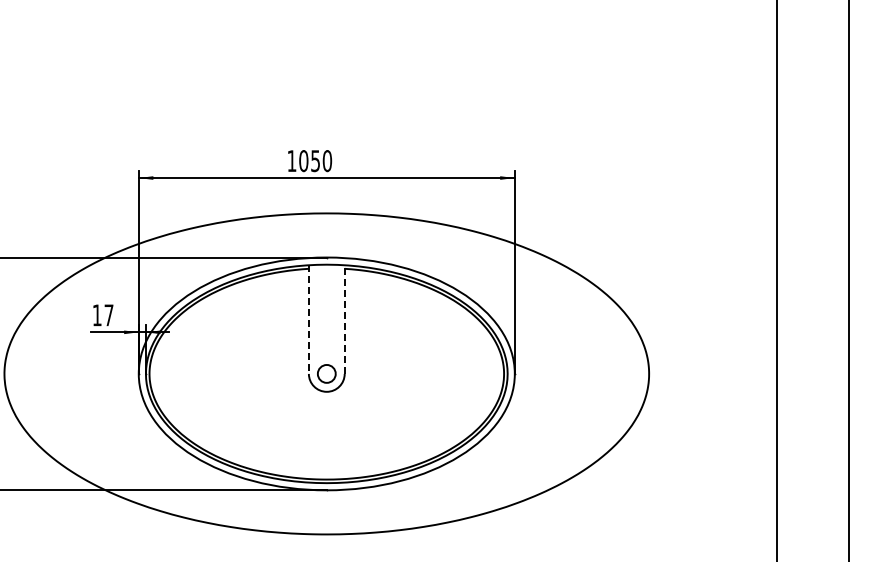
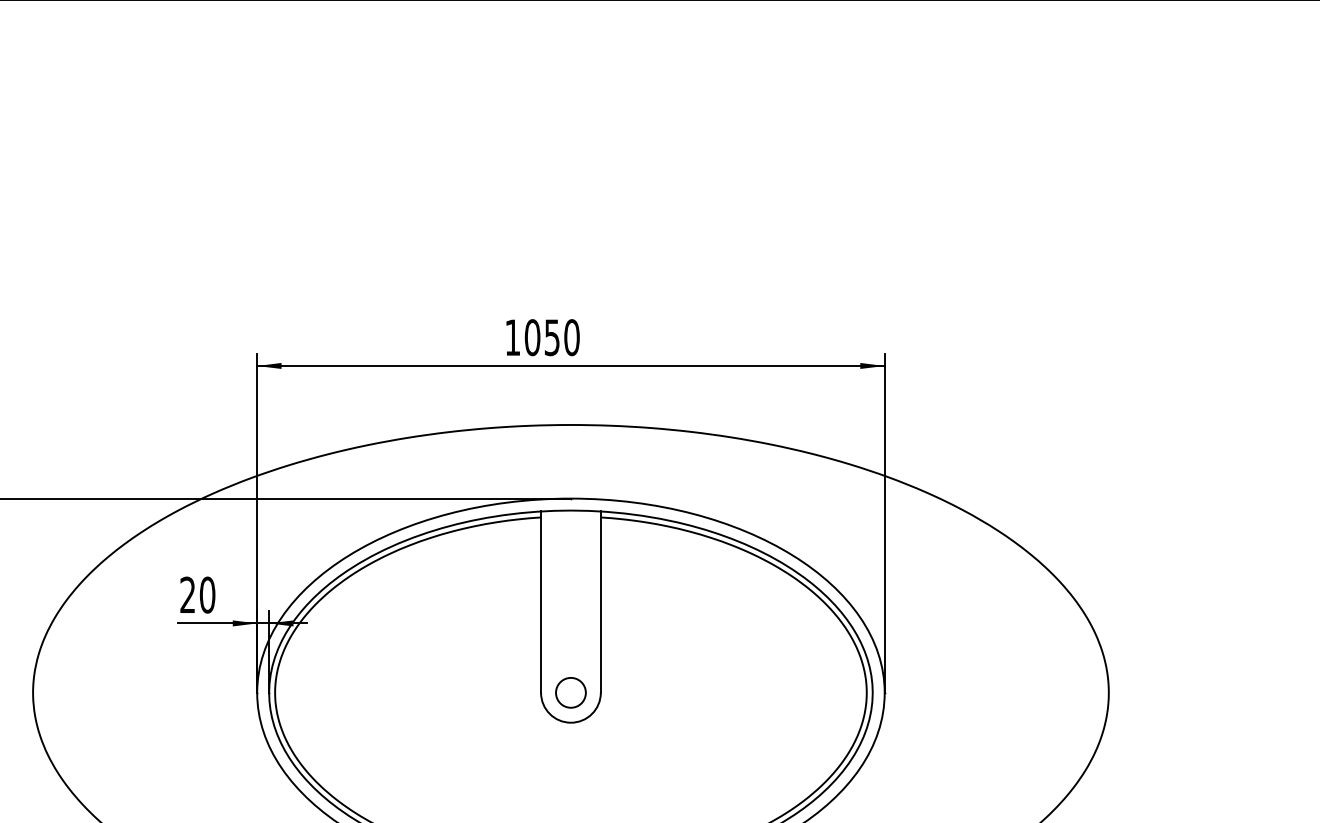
text: (102, 315) -> (196, 595), 17 -> 20
line: (344, 319) -> (600, 602), dashed -> solid
line: (308, 320) -> (540, 603), dashed -> solid

